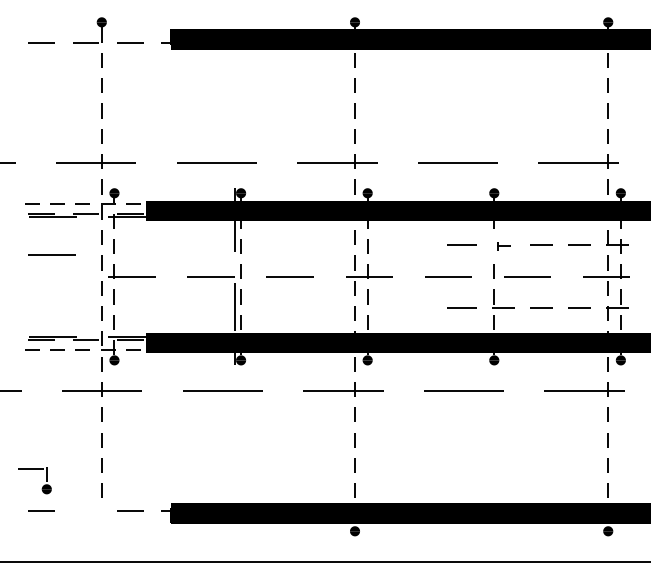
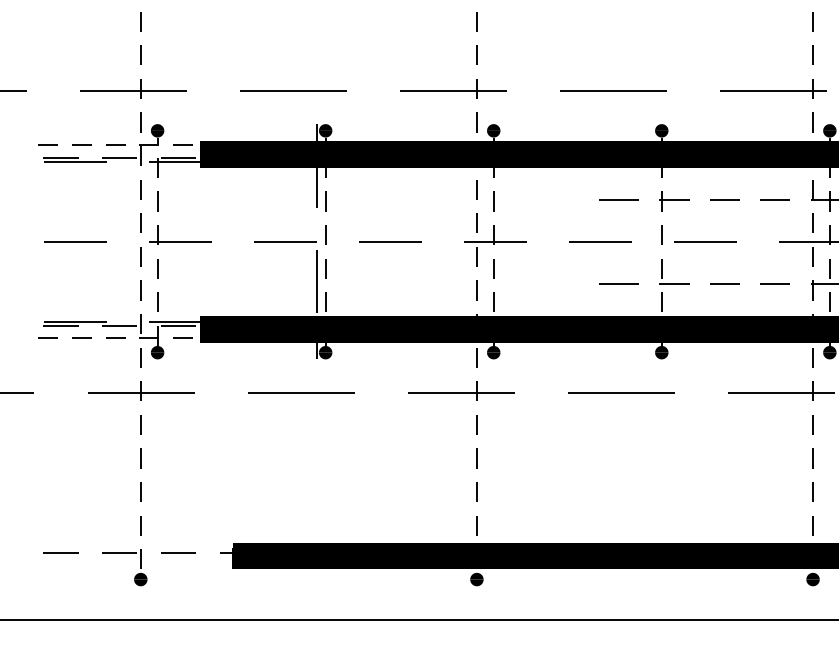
part: (503, 246) -> (674, 201), size x1.67
line: (51, 254) -> (75, 241), moved
part: (42, 486) -> (135, 575), moved

